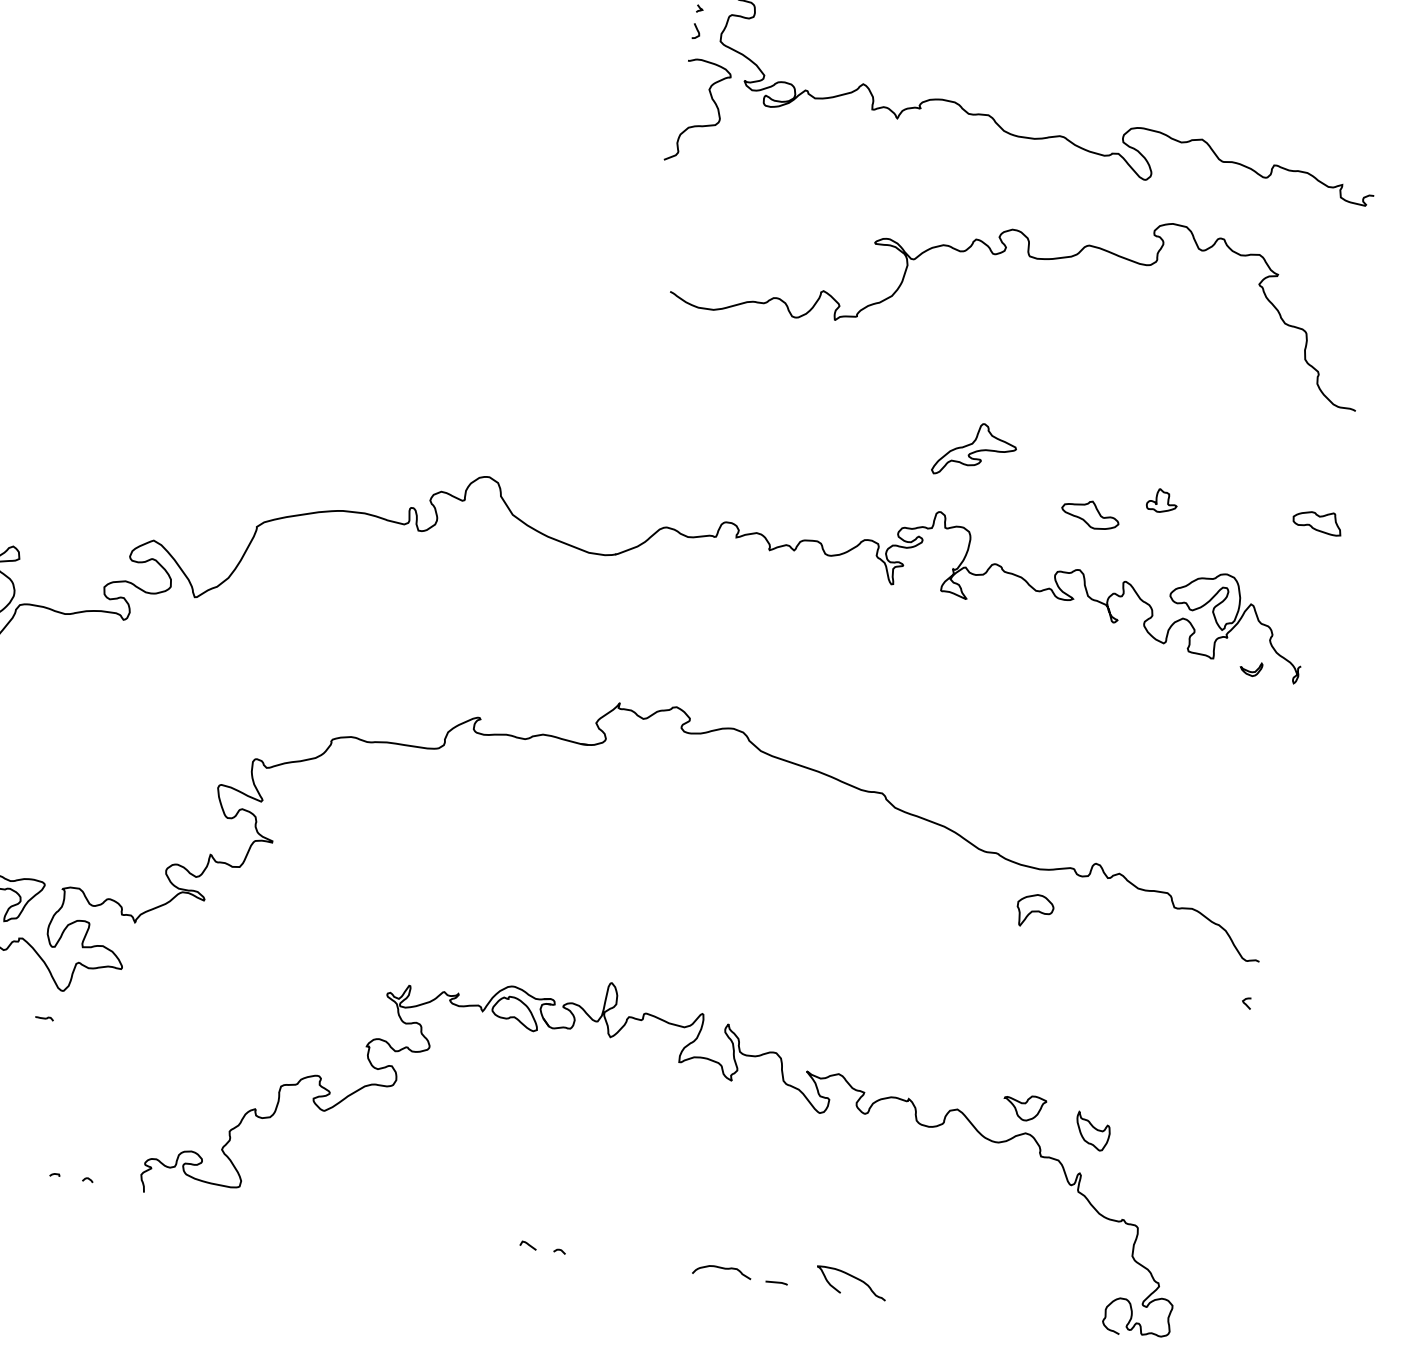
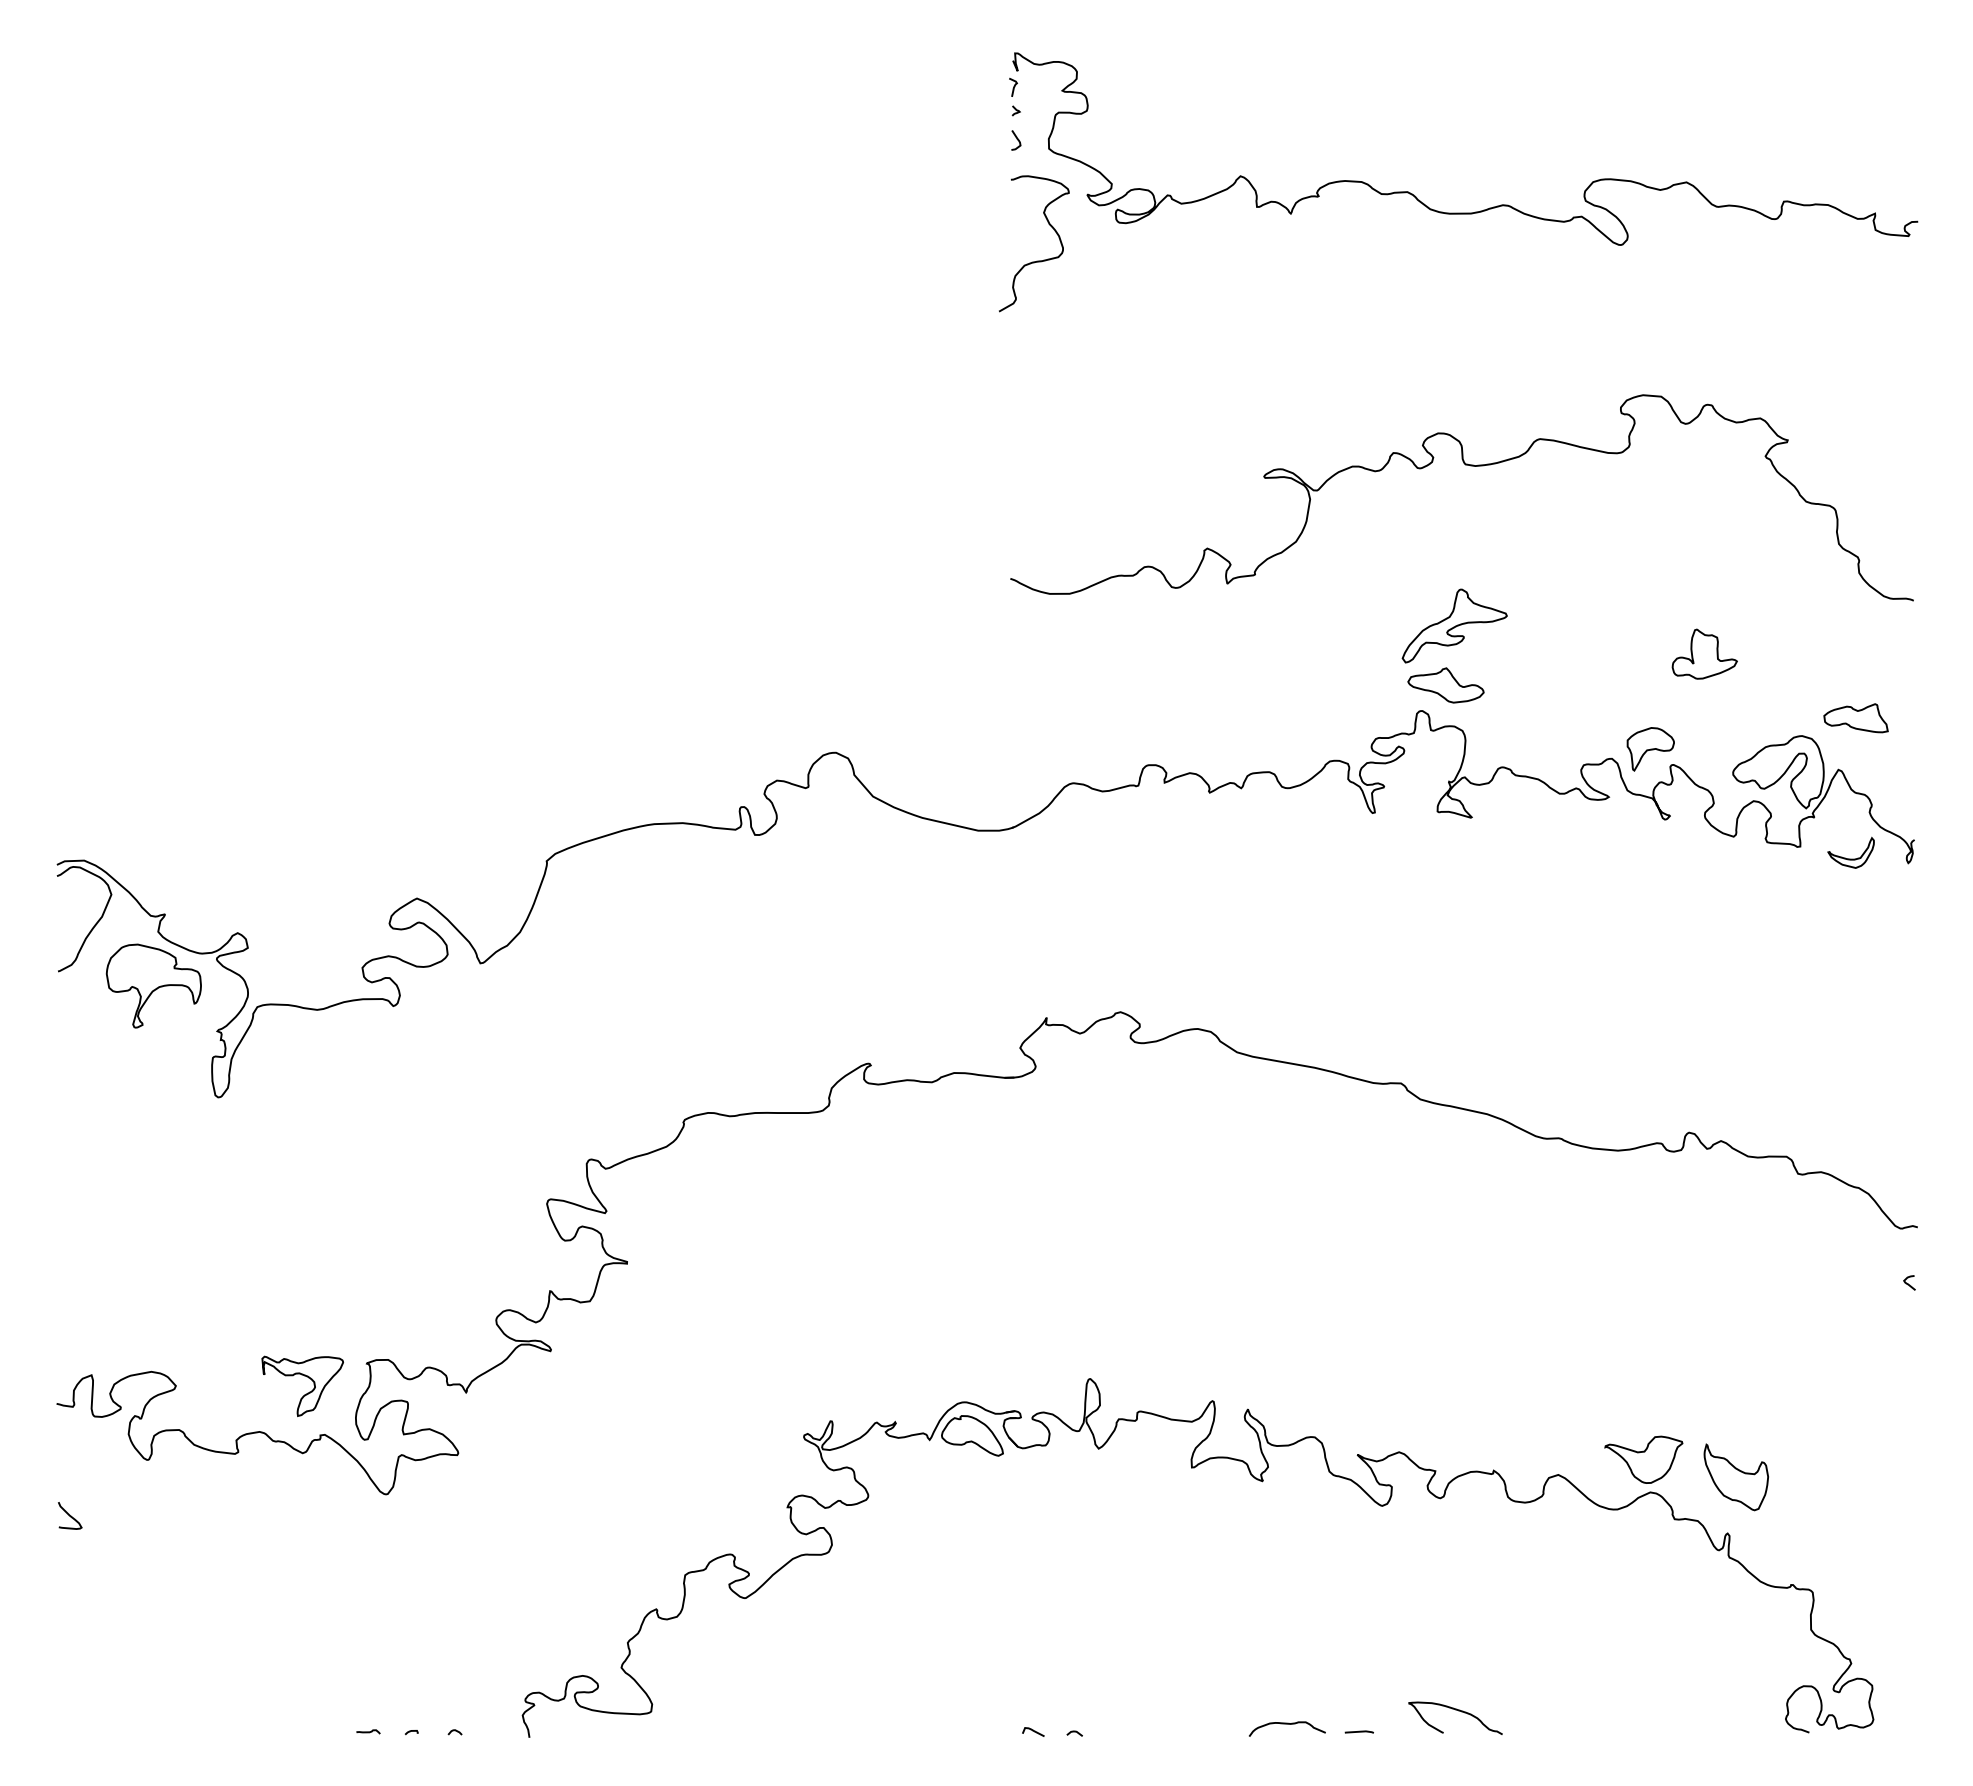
curve: (1029, 257) -> (1465, 465), moved
part: (1162, 500) -> (1704, 653), size x1.67
part: (1090, 514) -> (1445, 685), moved
part: (1317, 522) -> (1855, 718), moved
part: (1250, 668) -> (1850, 852), size x1.67
part: (1034, 911) -> (1650, 749), moved
curve: (44, 1017) -> (368, 1731), moved
part: (1024, 1107) -> (1643, 1459), size x1.43
part: (1092, 1131) -> (1735, 1477), size x1.43

